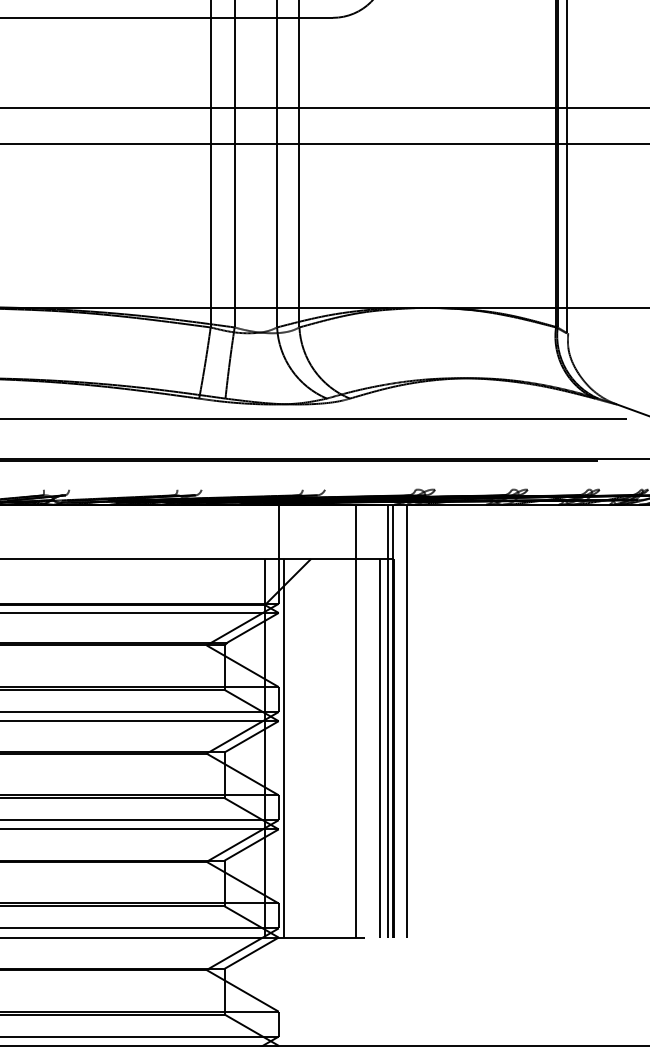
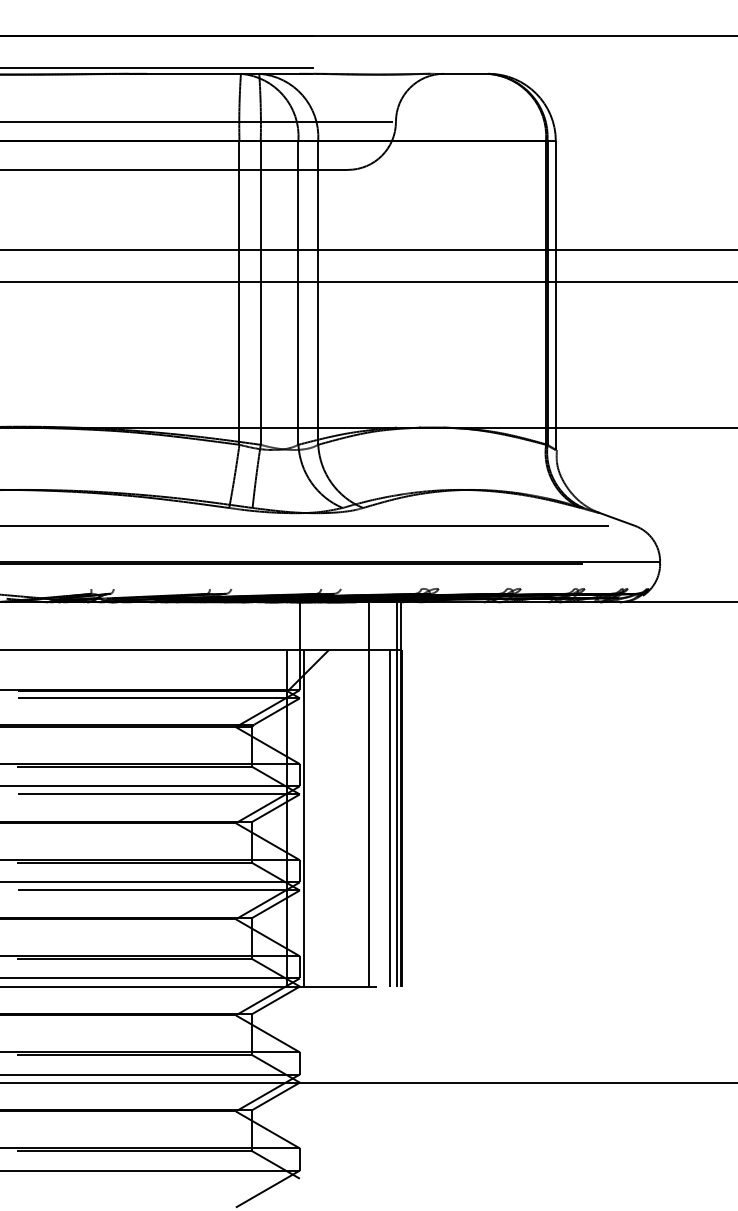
line: (406, 721) -> (413, 794), removed

